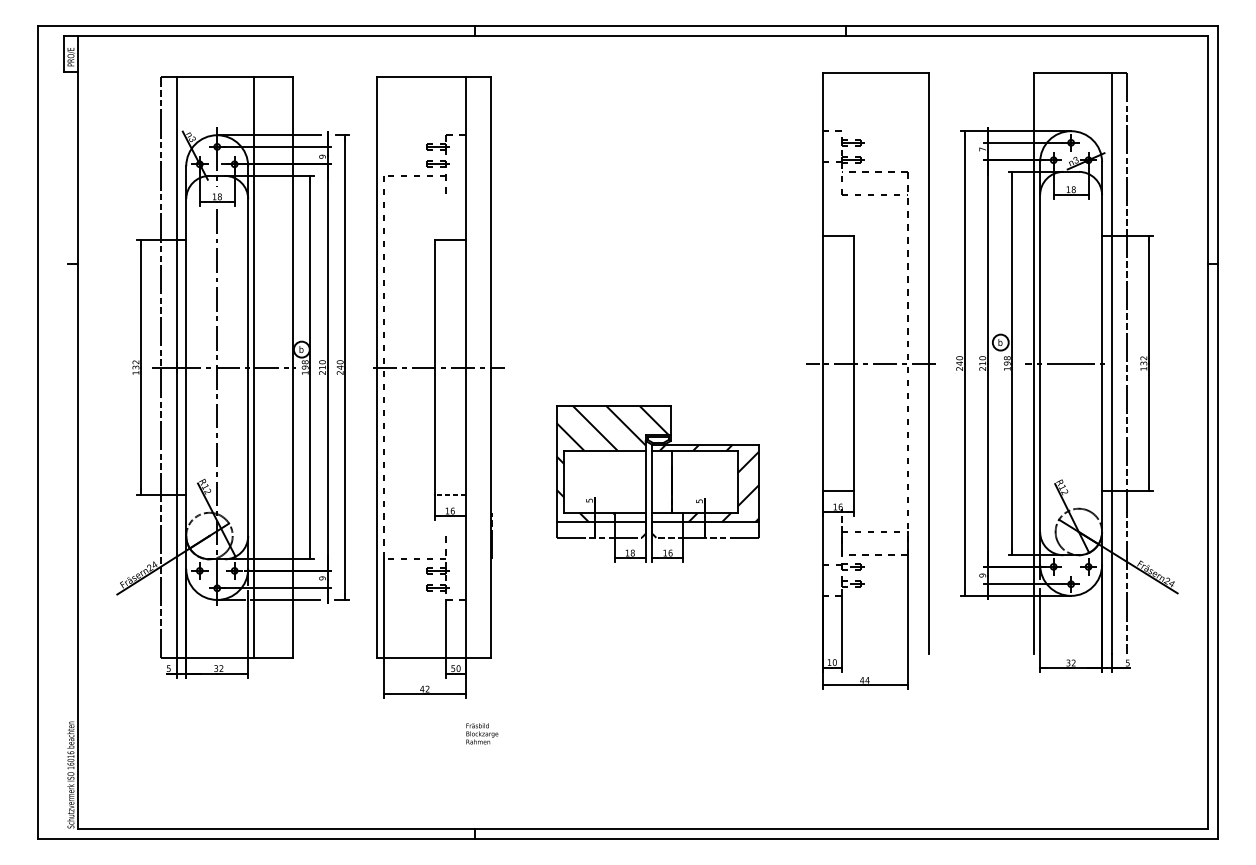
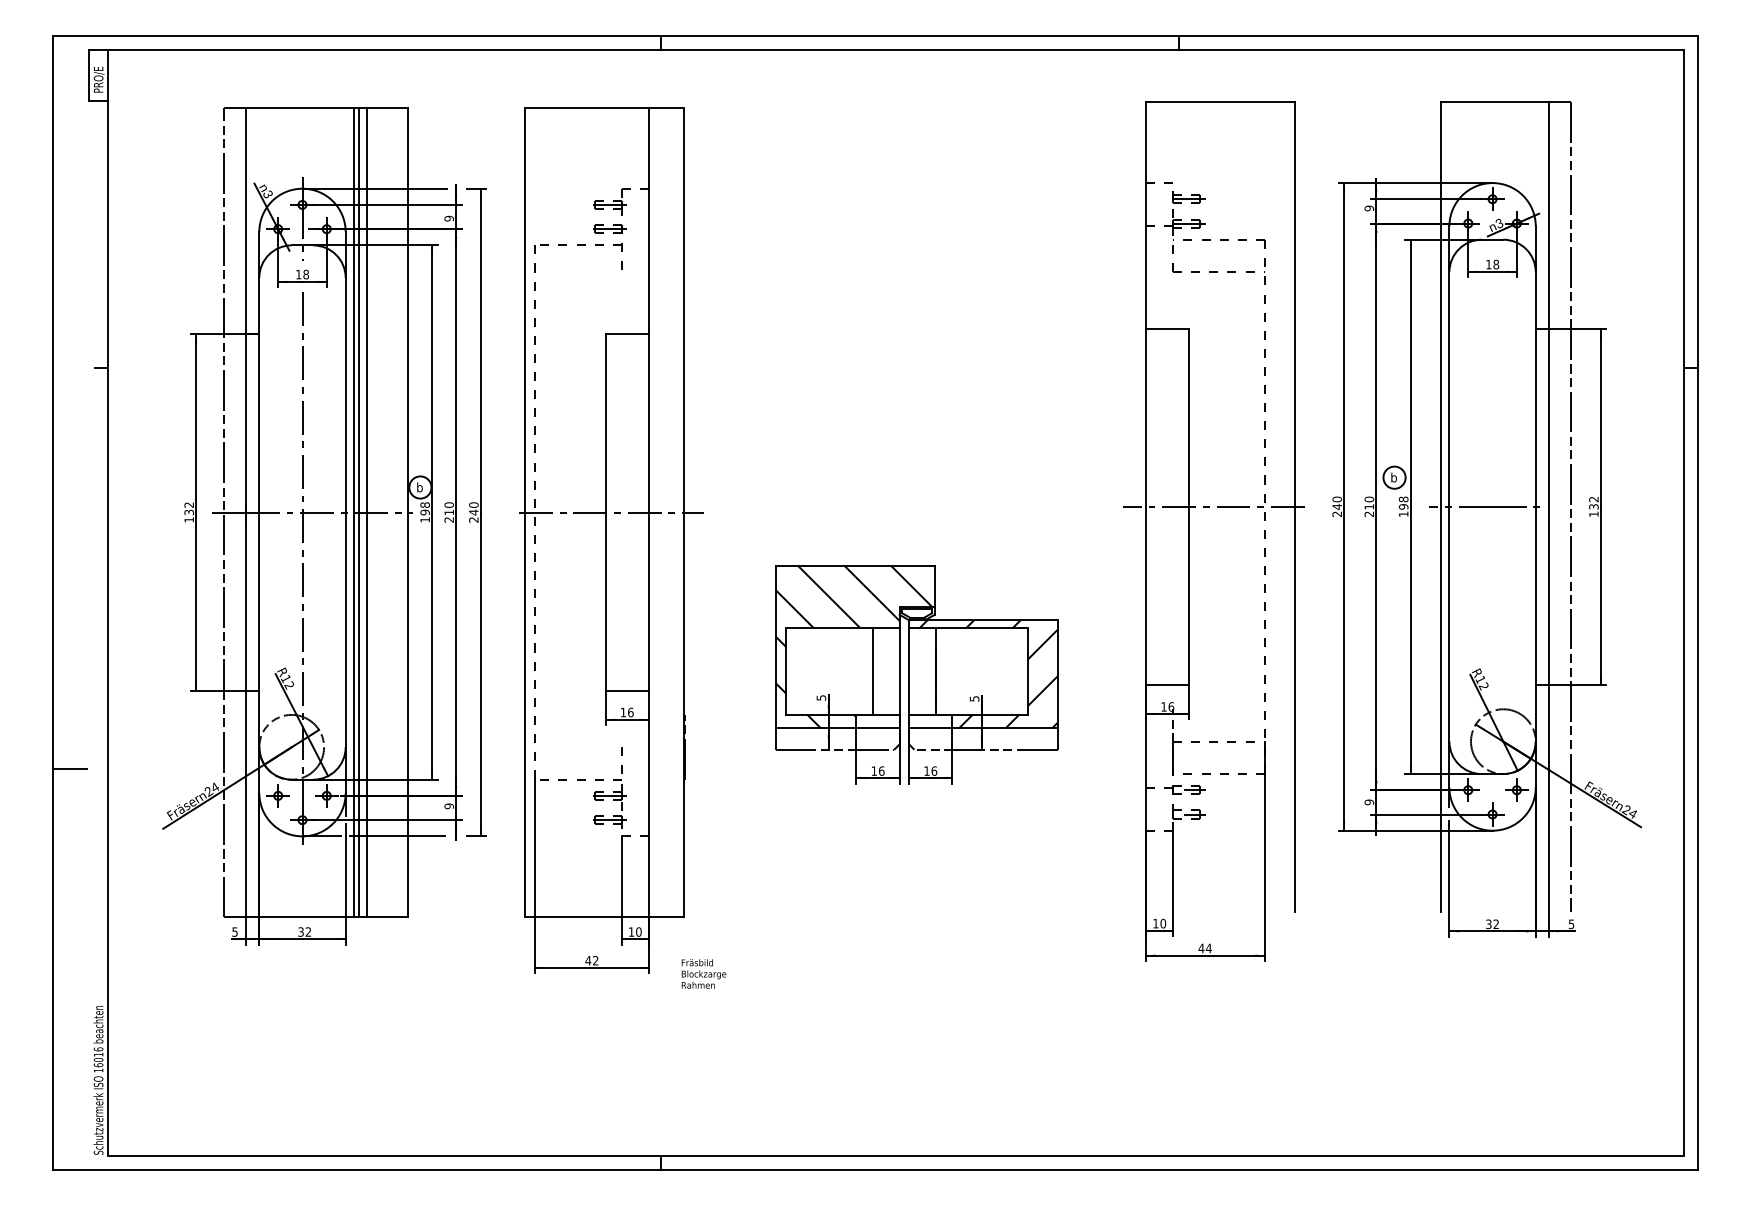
text: (982, 149) -> (1369, 208), 7 -> 9
line: (258, 367) -> (359, 512), added
line: (263, 367) -> (367, 512), added
line: (626, 481) -> (872, 671), added
line: (450, 495) -> (627, 690), dashed -> solid
line: (50, 551) -> (70, 768), added
text: (632, 552) -> (881, 770), 18 -> 16
text: (453, 668) -> (631, 931), 50 -> 10
text: (481, 733) -> (703, 973), moved

